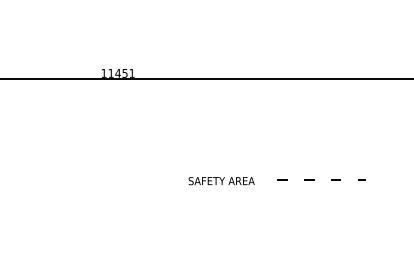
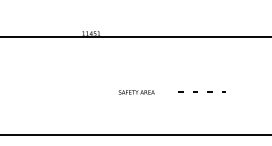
text: (221, 181) -> (136, 92), moved

